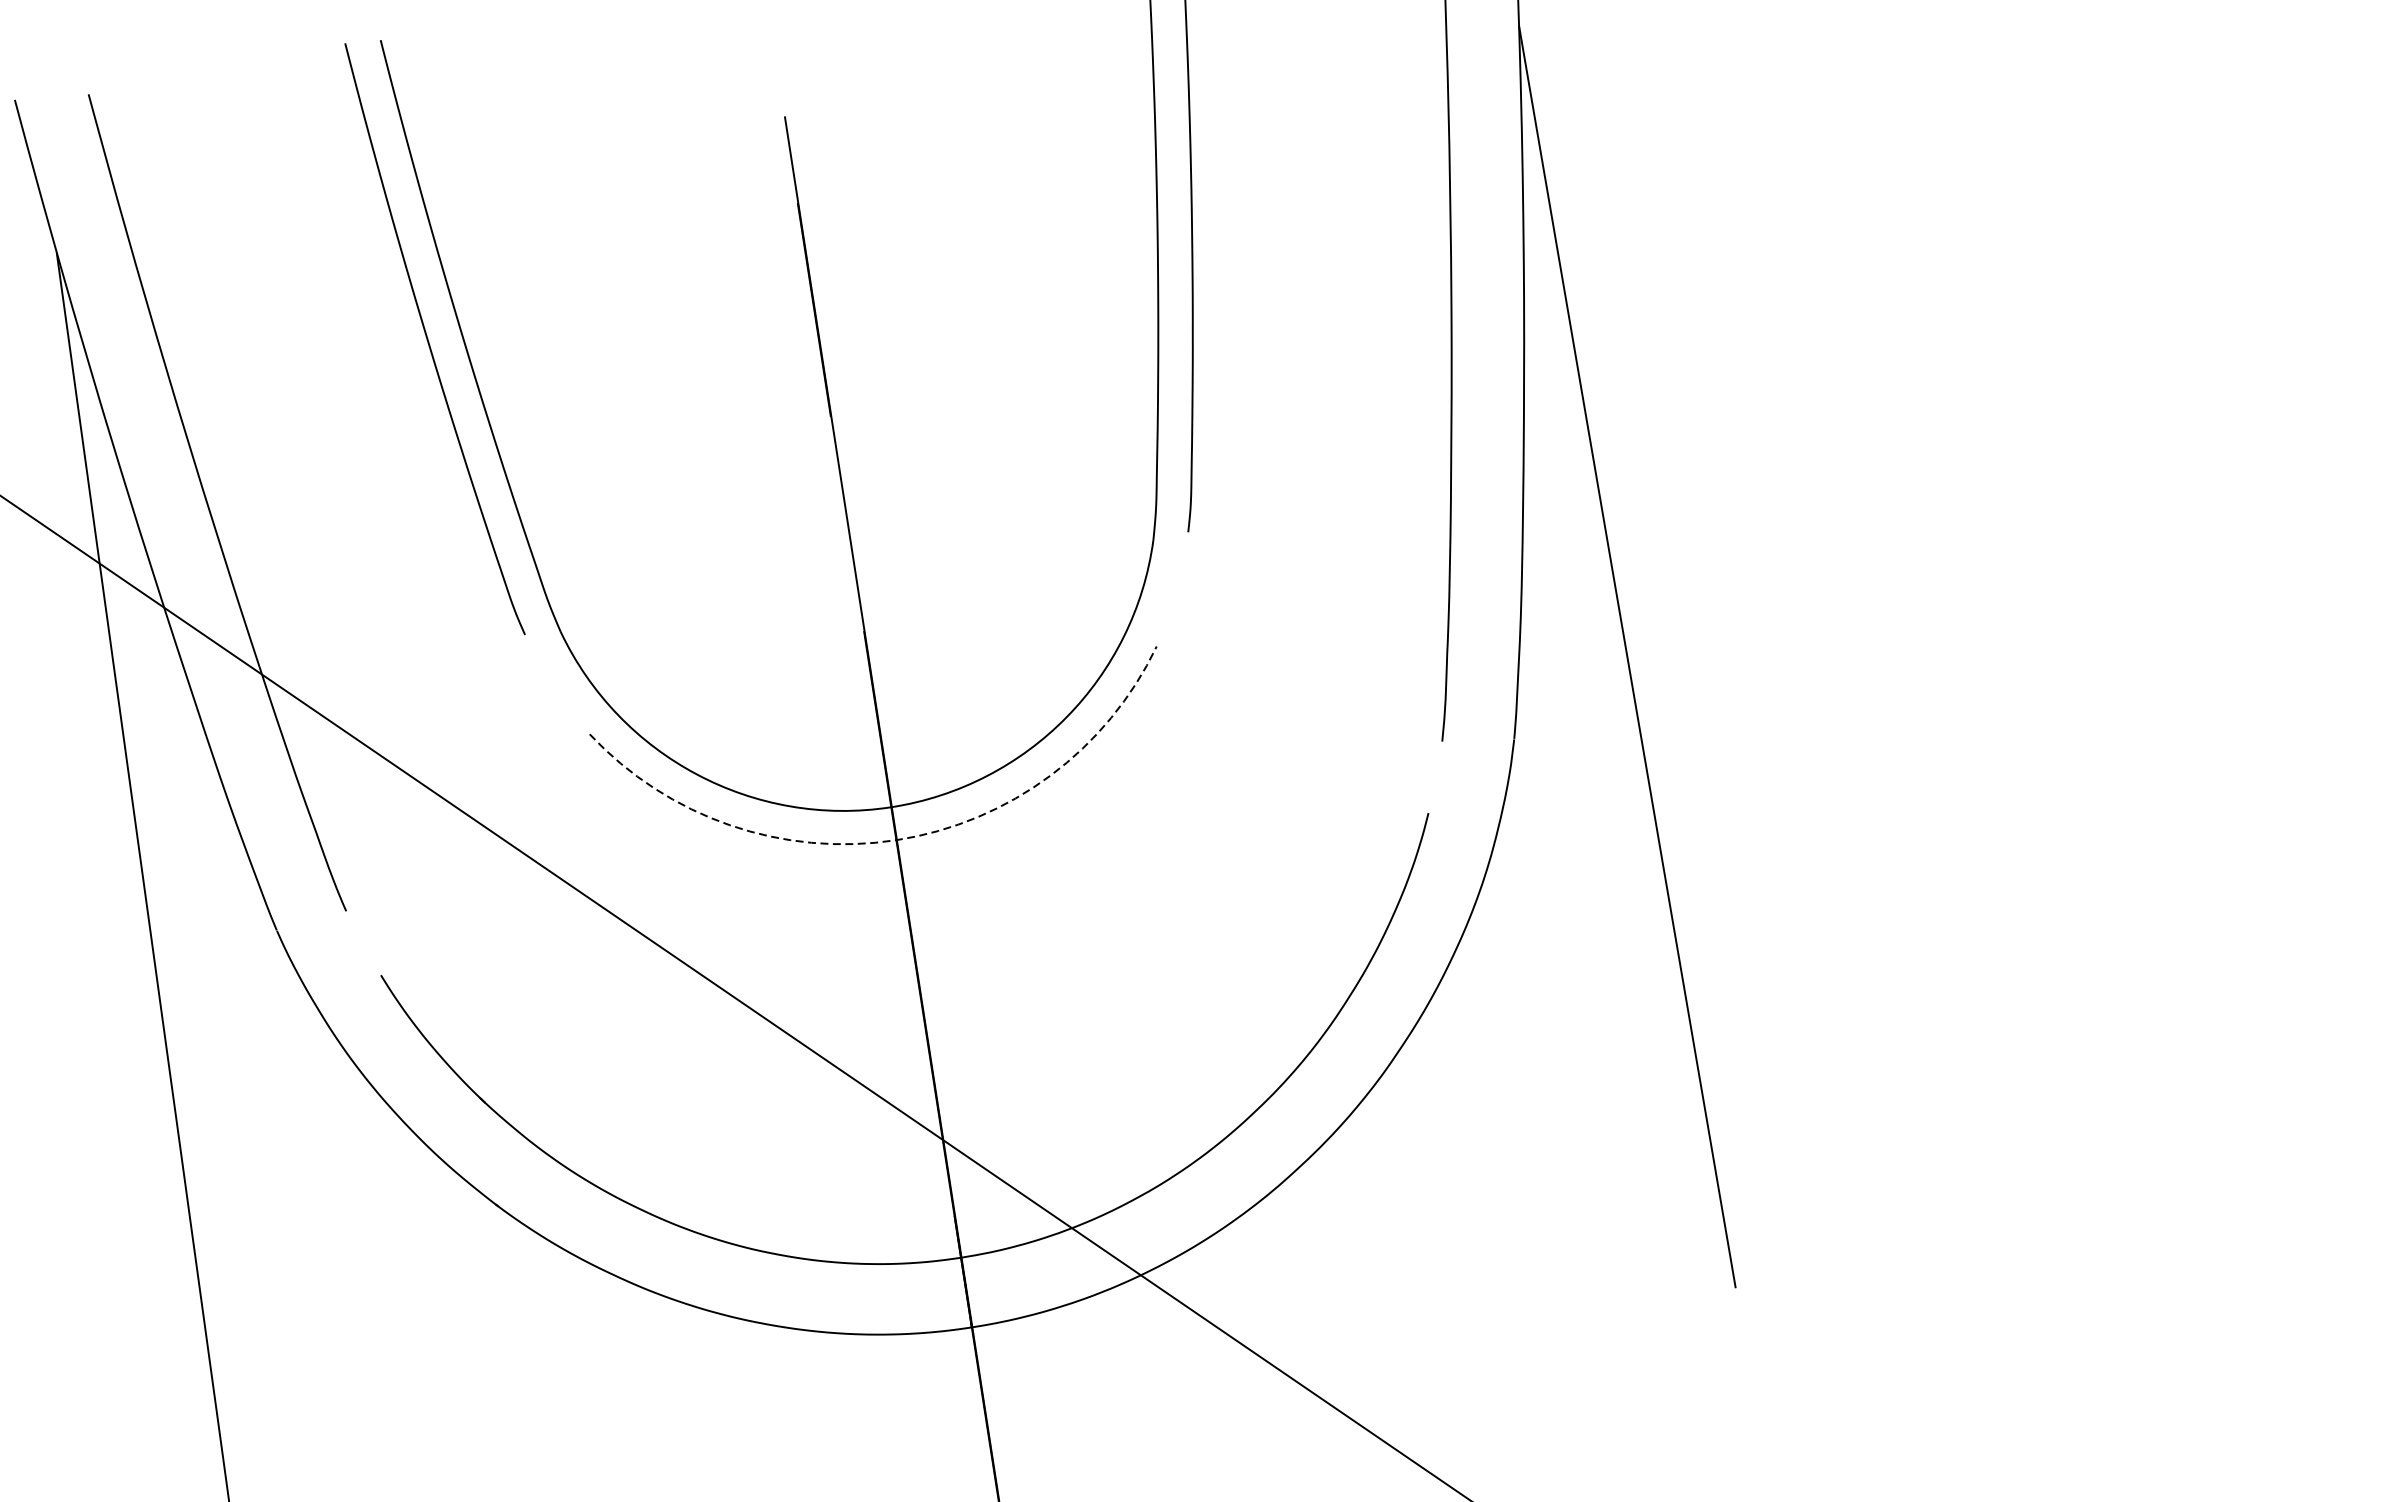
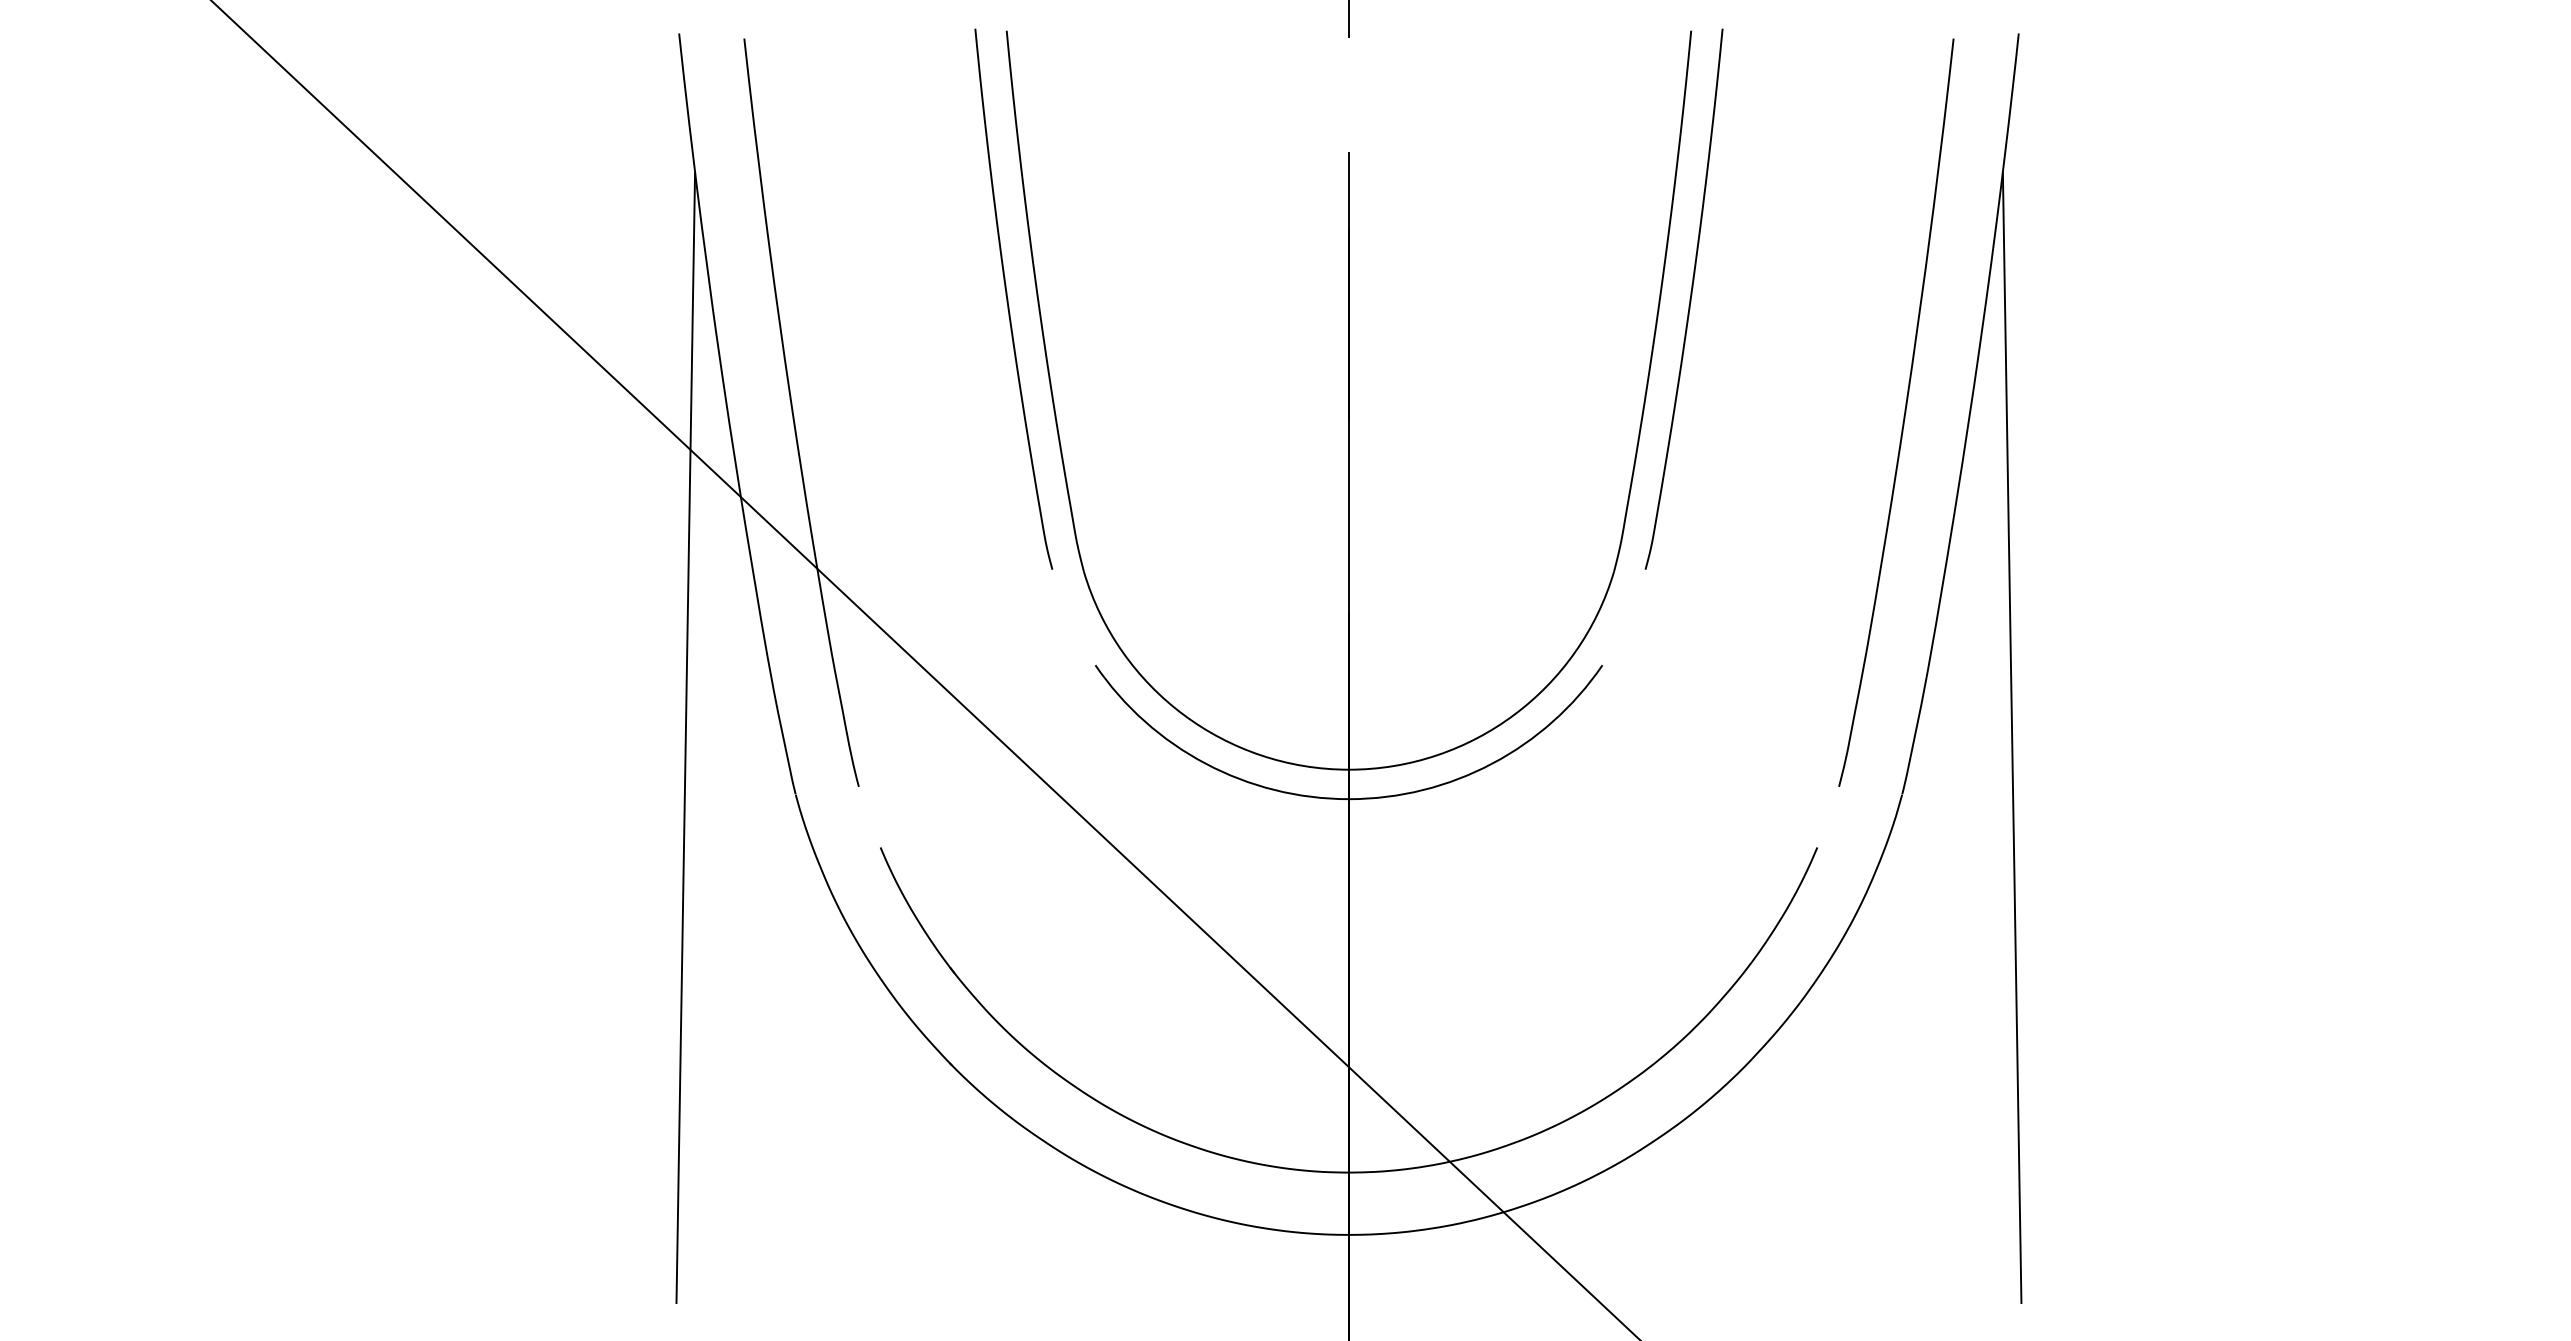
arc: (895, 840) -> (1348, 799), dashed -> solid

